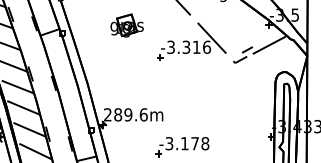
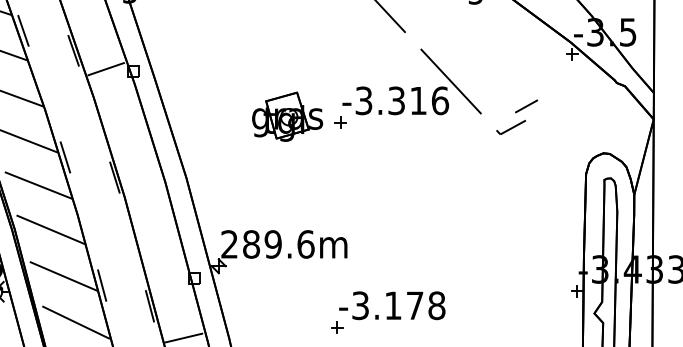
part: (126, 25) -> (286, 116), moved
line: (268, 45) -> (571, 96), removed

